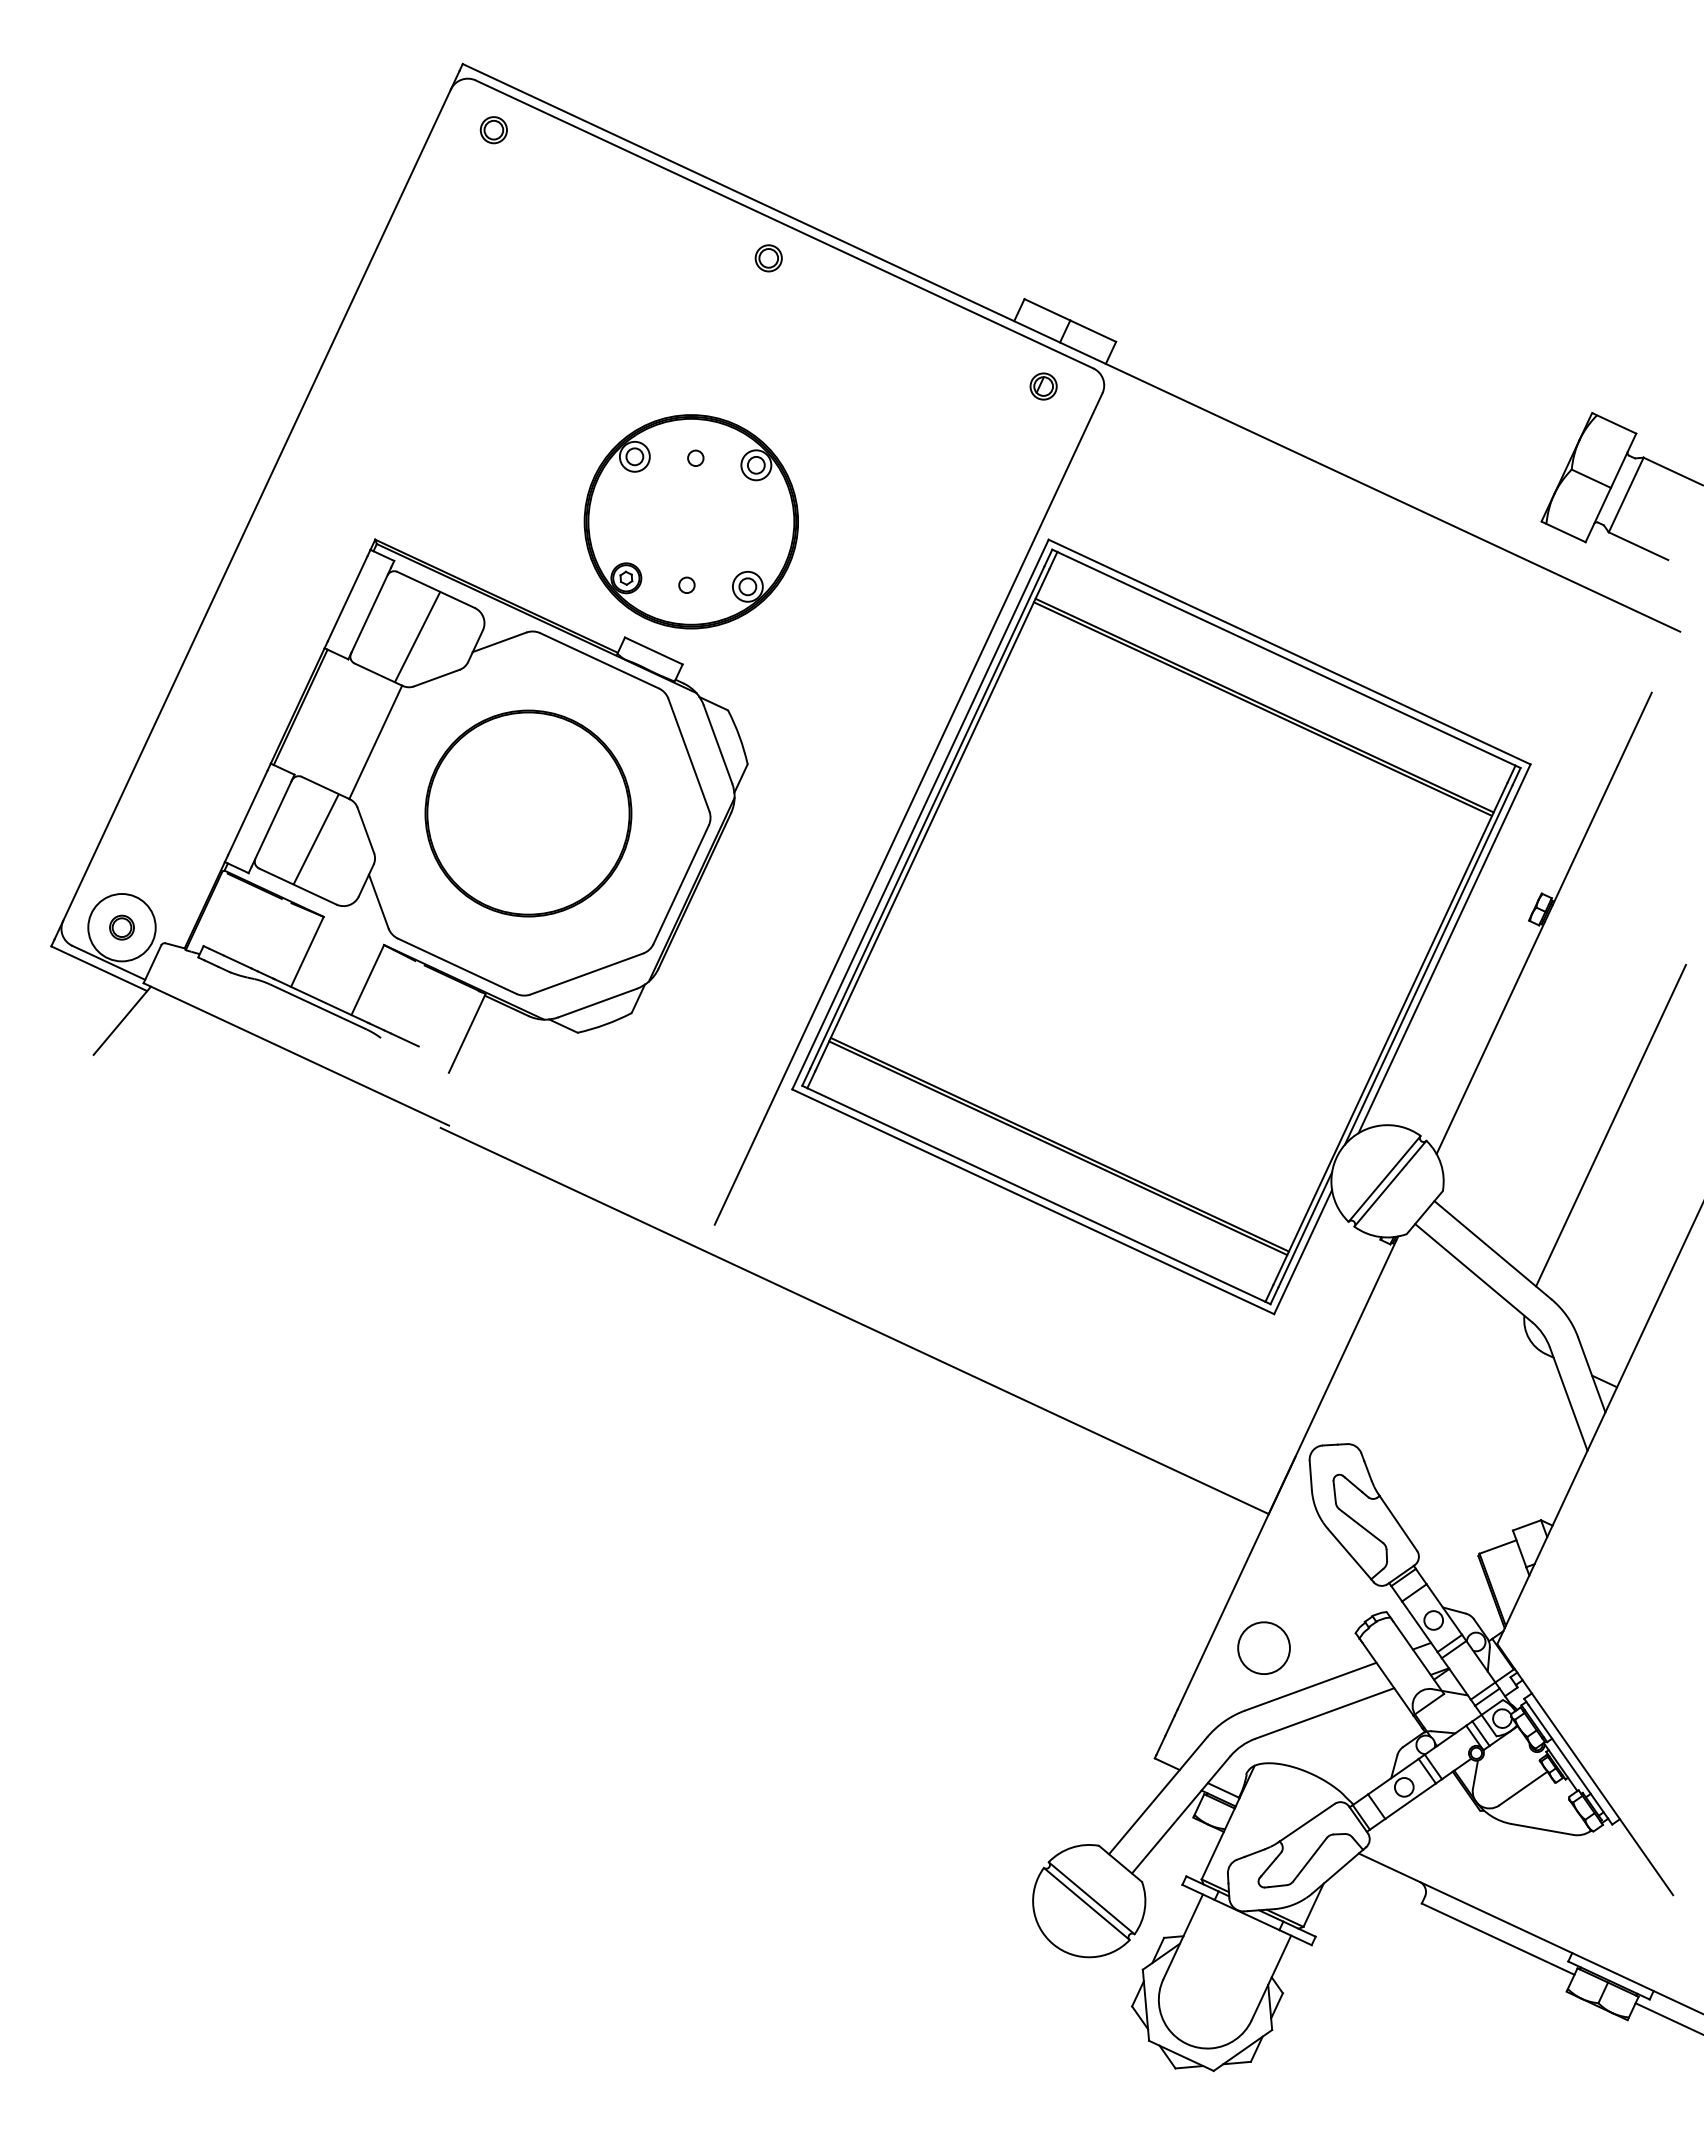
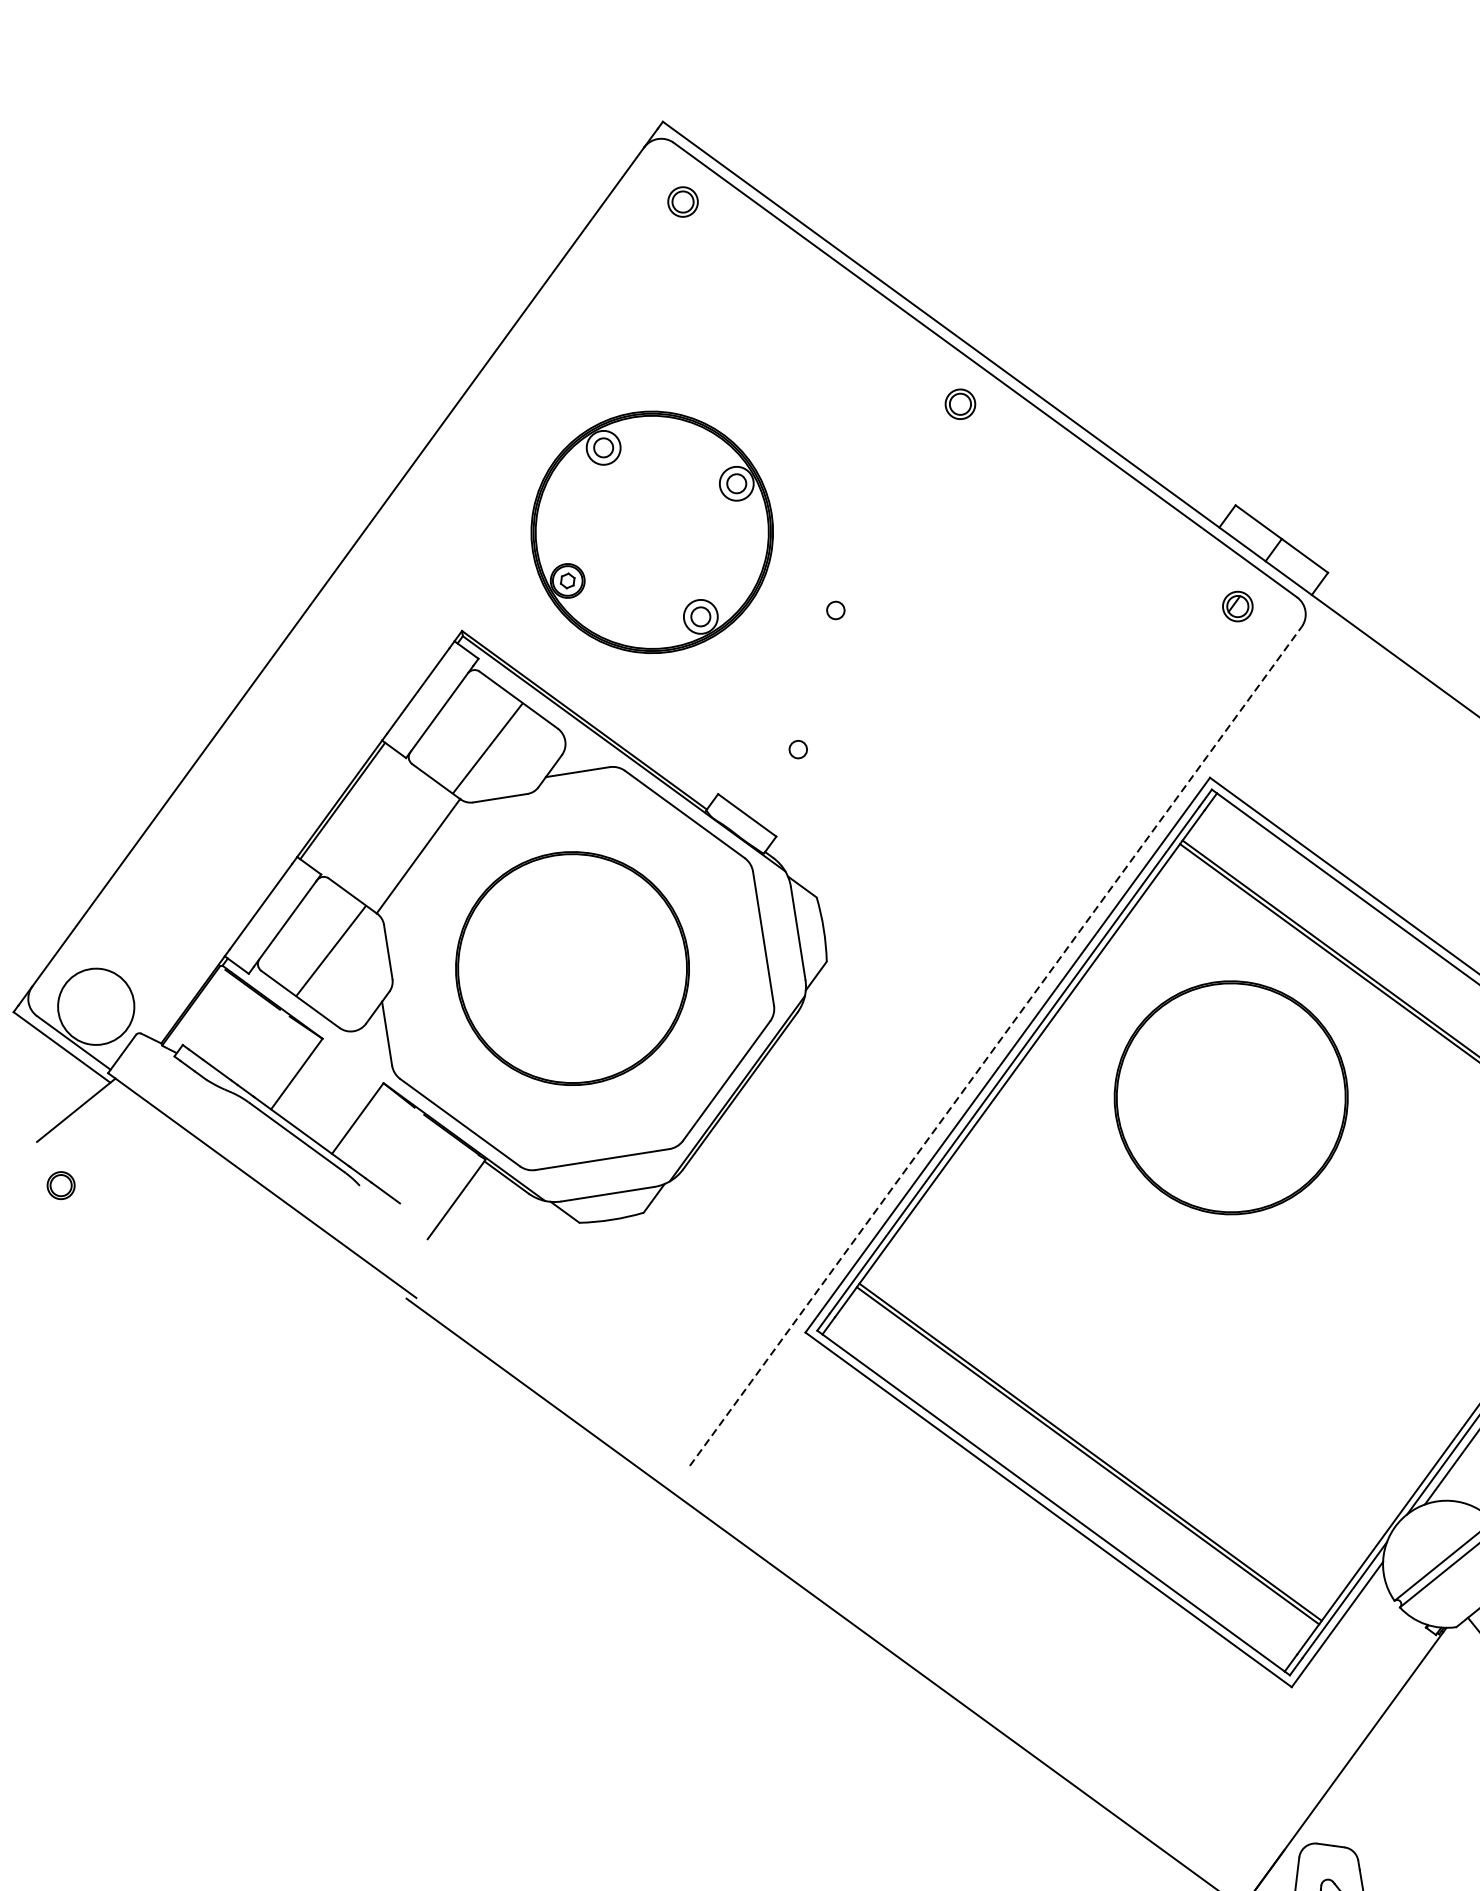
part: (690, 521) -> (651, 531), moved
line: (908, 809) -> (995, 1046), solid -> dashed
part: (1121, 813) -> (1231, 1097), added
part: (121, 927) -> (60, 1185), moved

